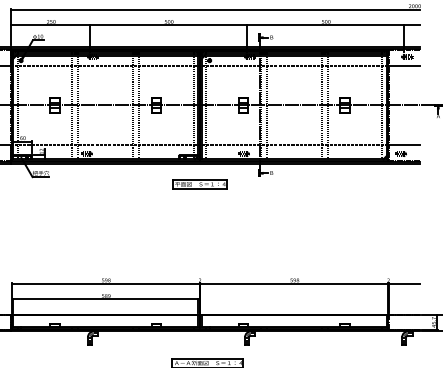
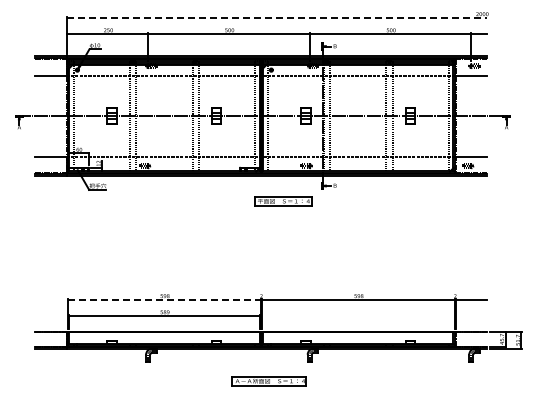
line: (215, 9) -> (277, 17), solid -> dashed
part: (200, 184) -> (283, 201), moved
line: (105, 283) -> (164, 299), solid -> dashed

